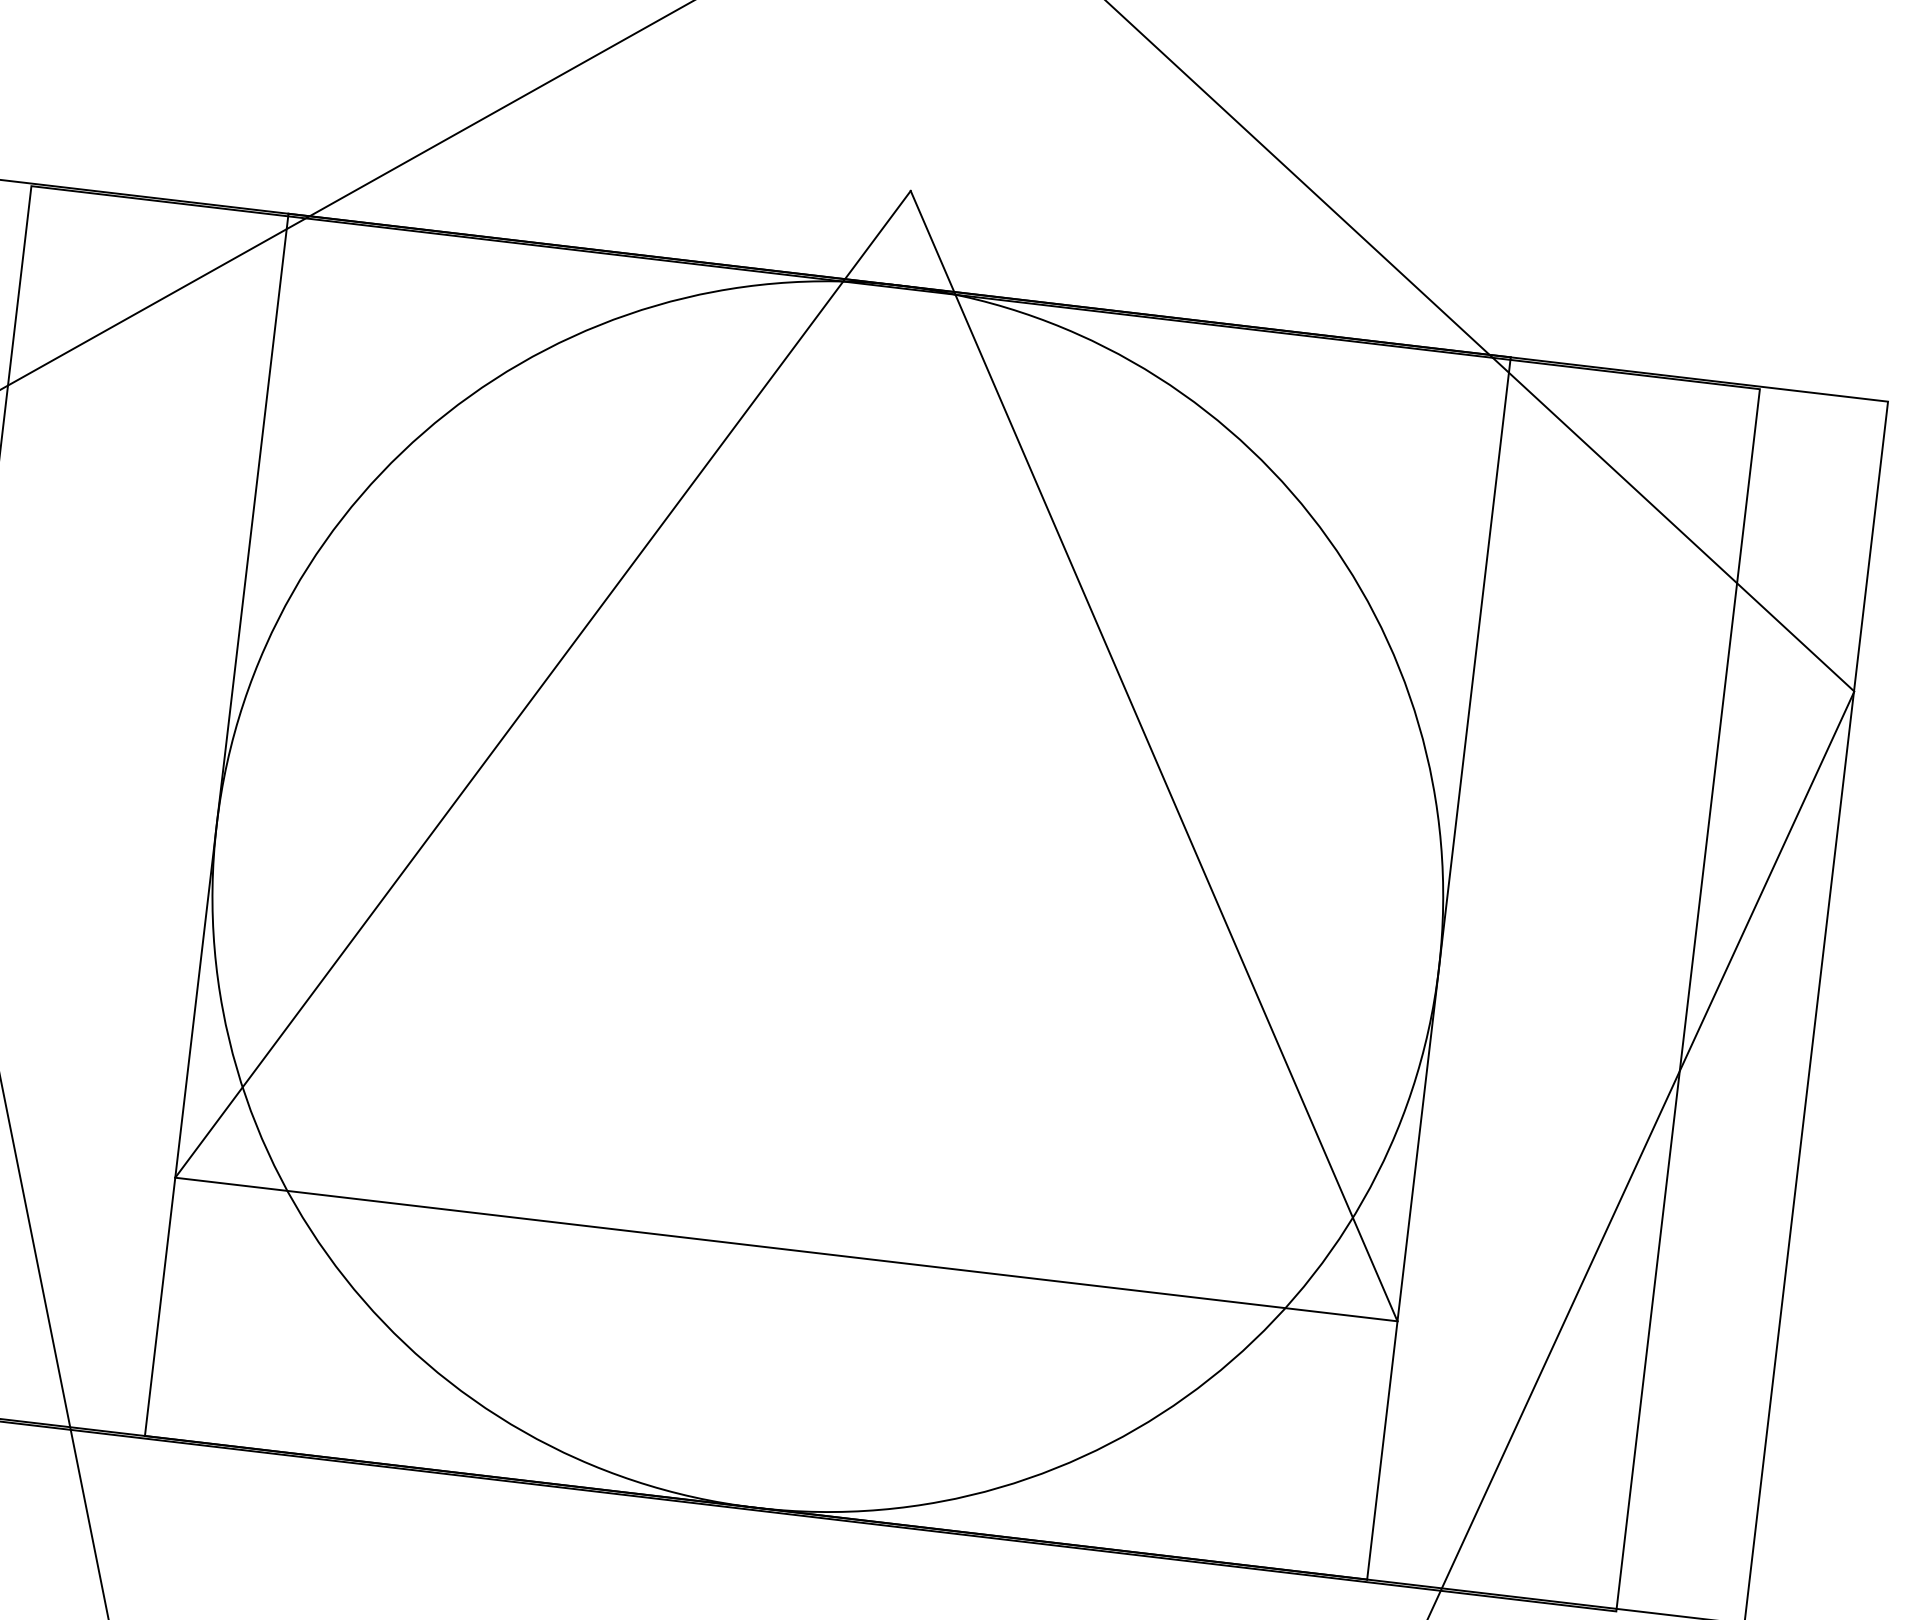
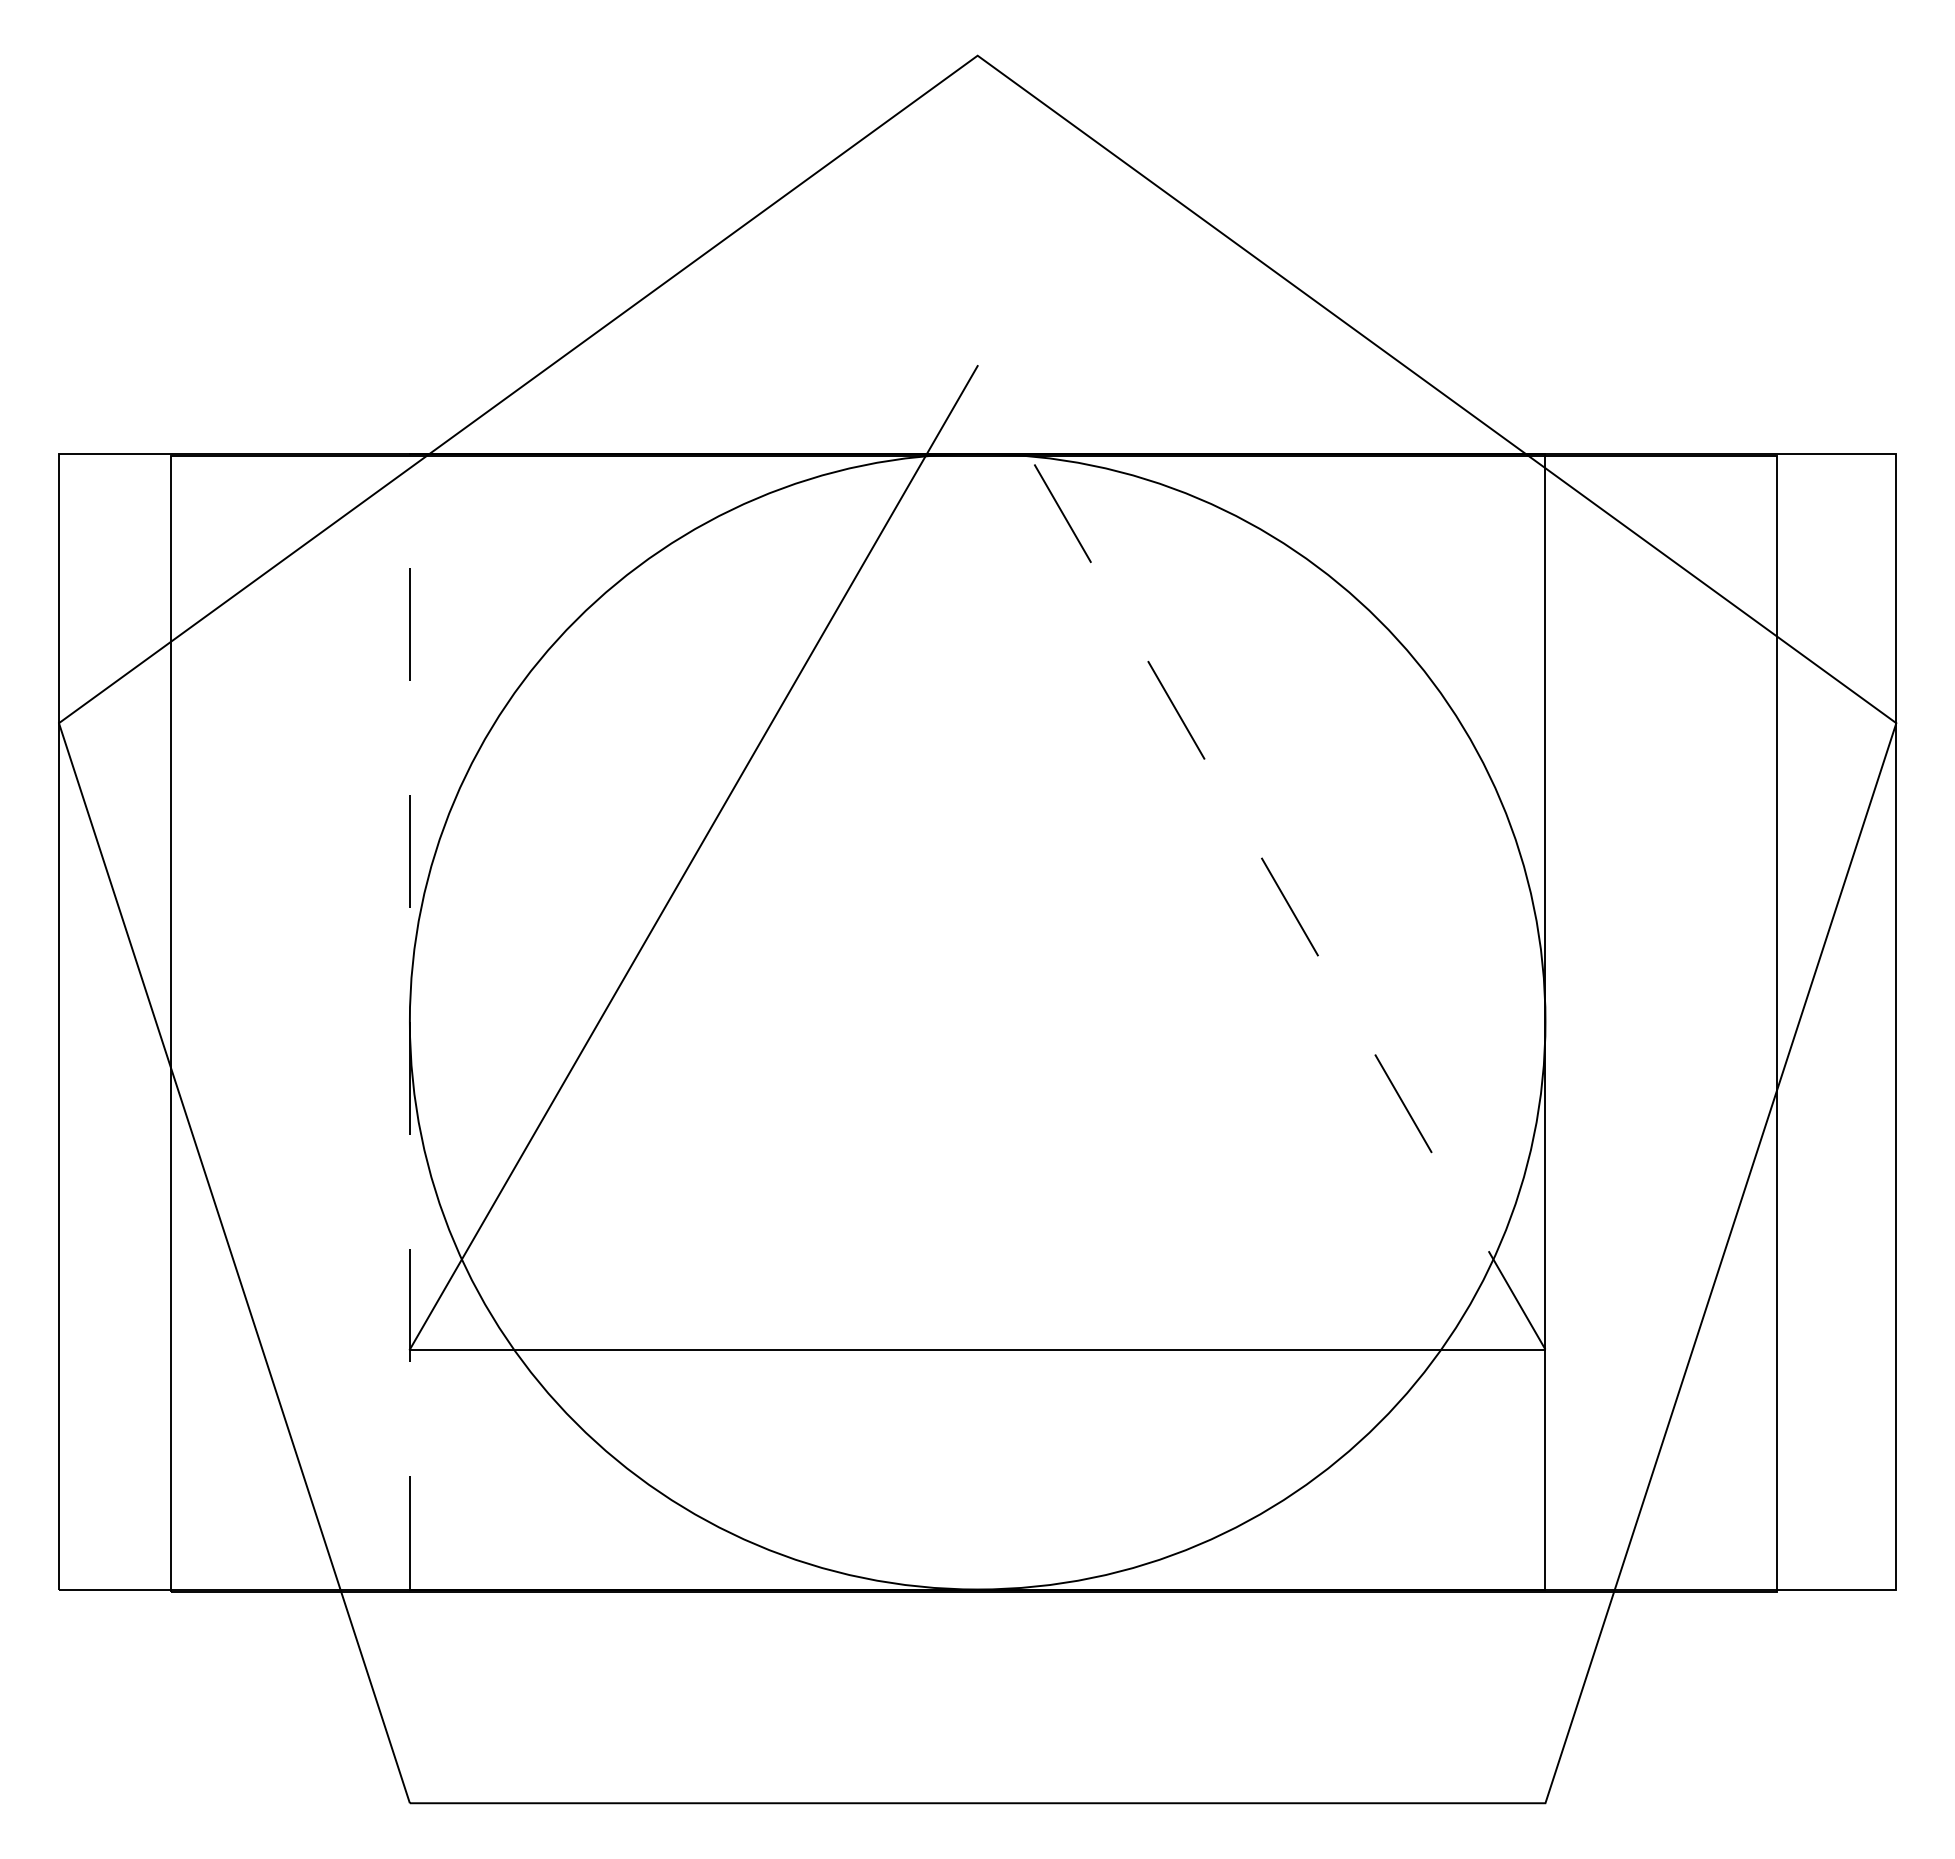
line: (1154, 755) -> (1261, 857), solid -> dashed
line: (216, 824) -> (409, 1021), solid -> dashed

